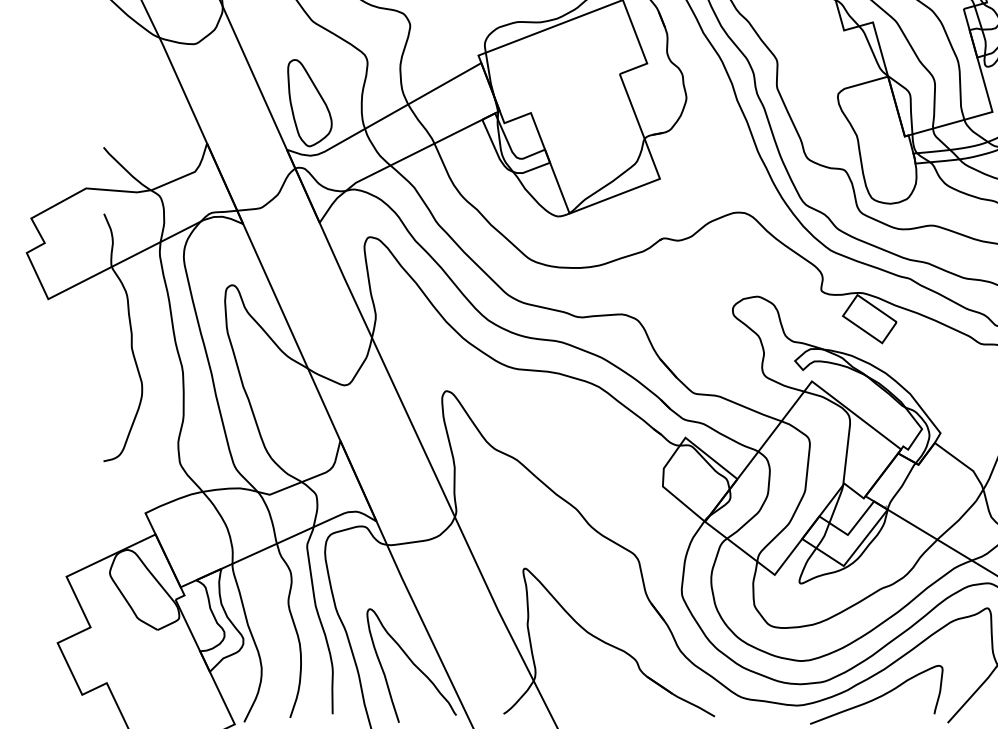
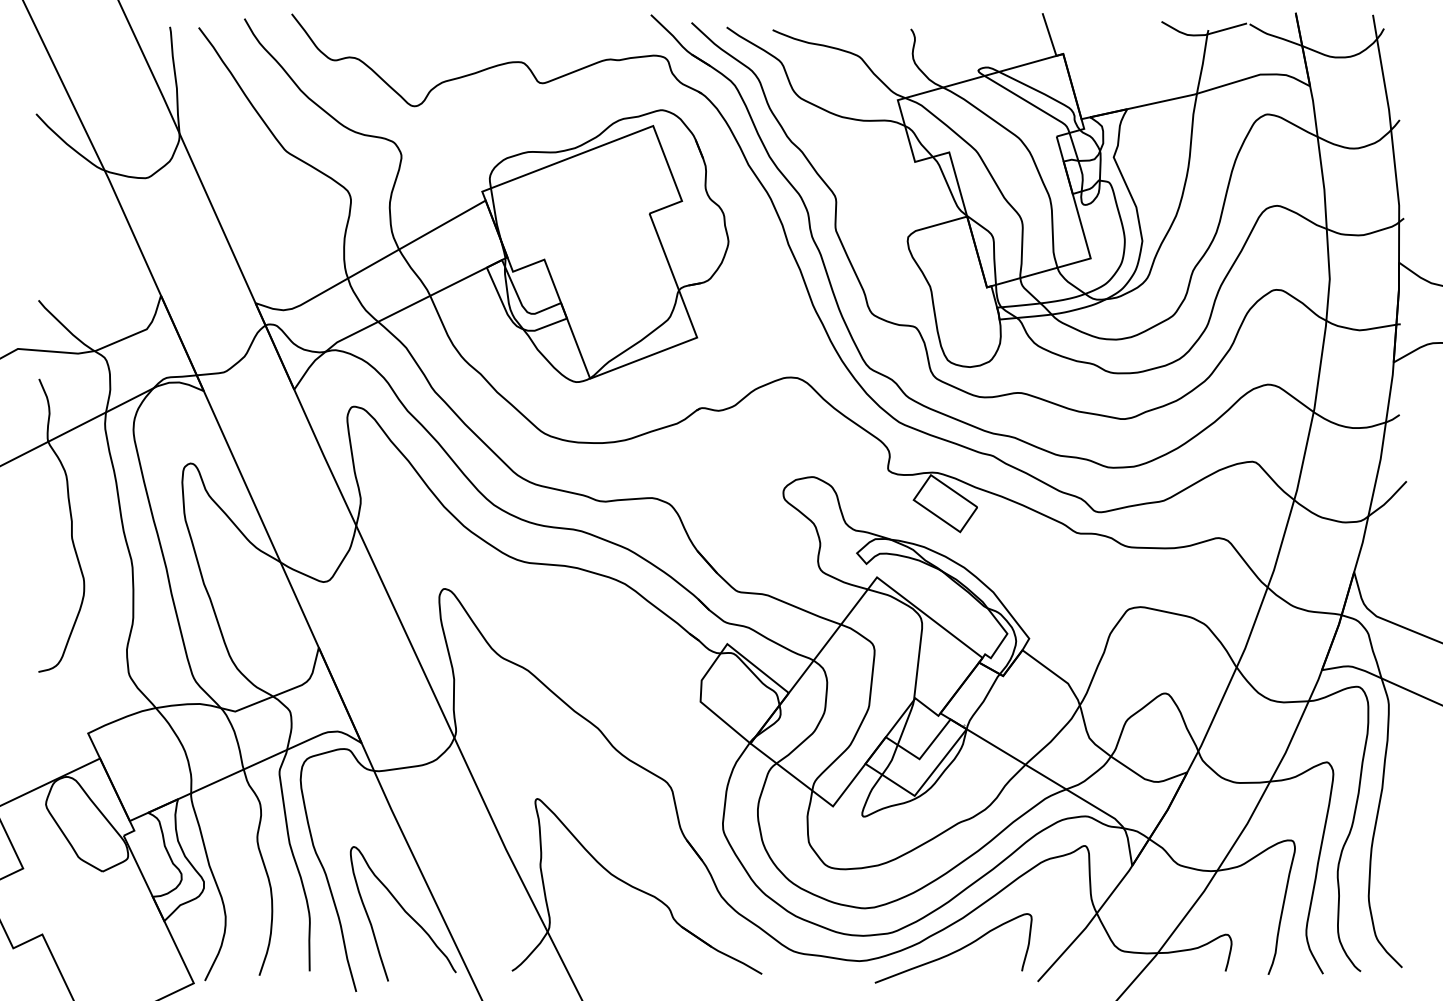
part: (309, 102) -> (282, 247), removed

